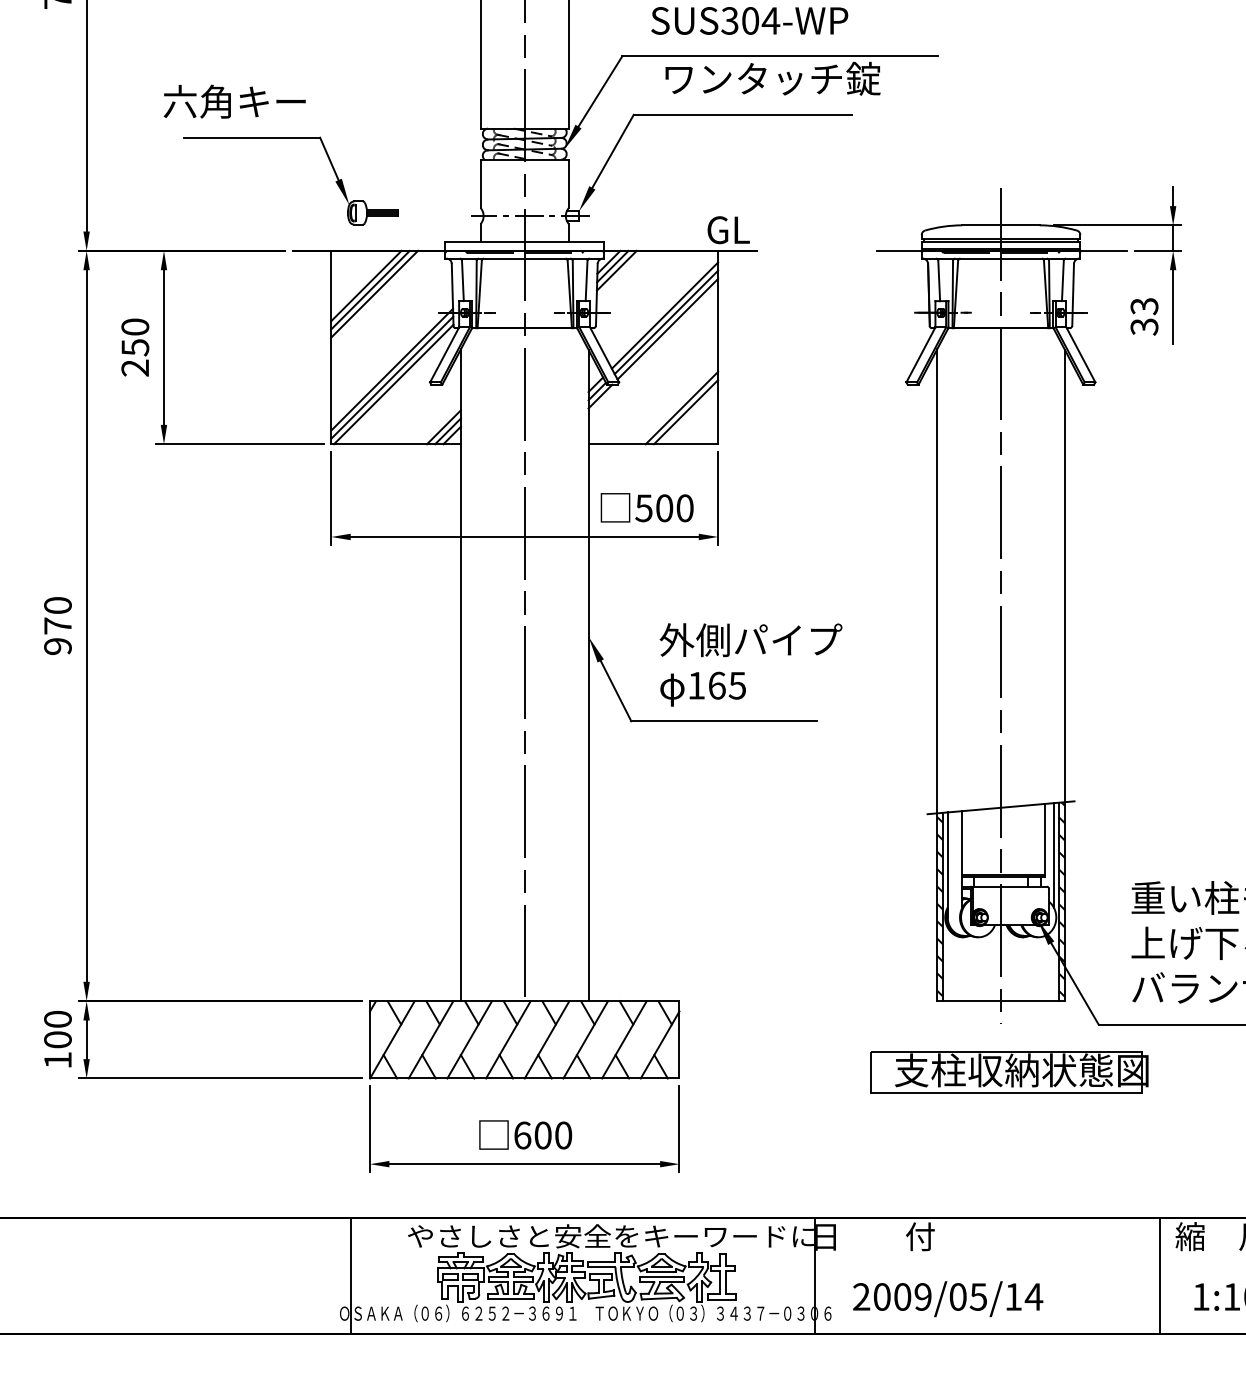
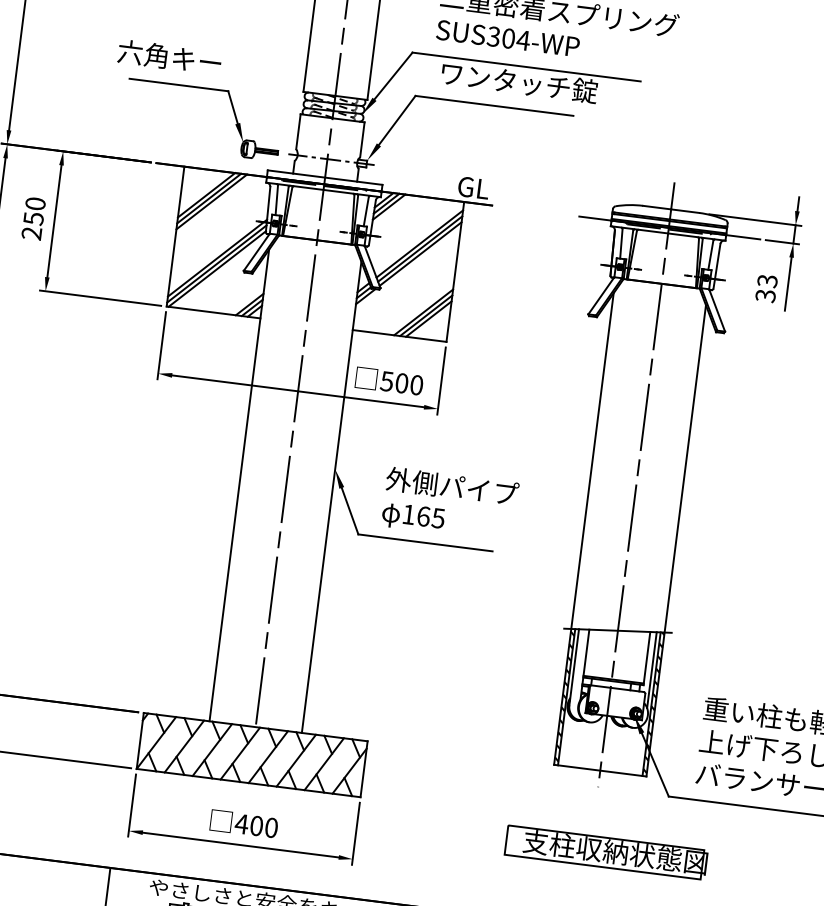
part: (280, 138) -> (199, 88), moved
line: (690, 416) -> (429, 319), added
part: (1009, 1072) -> (606, 852), moved
text: (522, 1135) -> (241, 824), 600 -> 400

